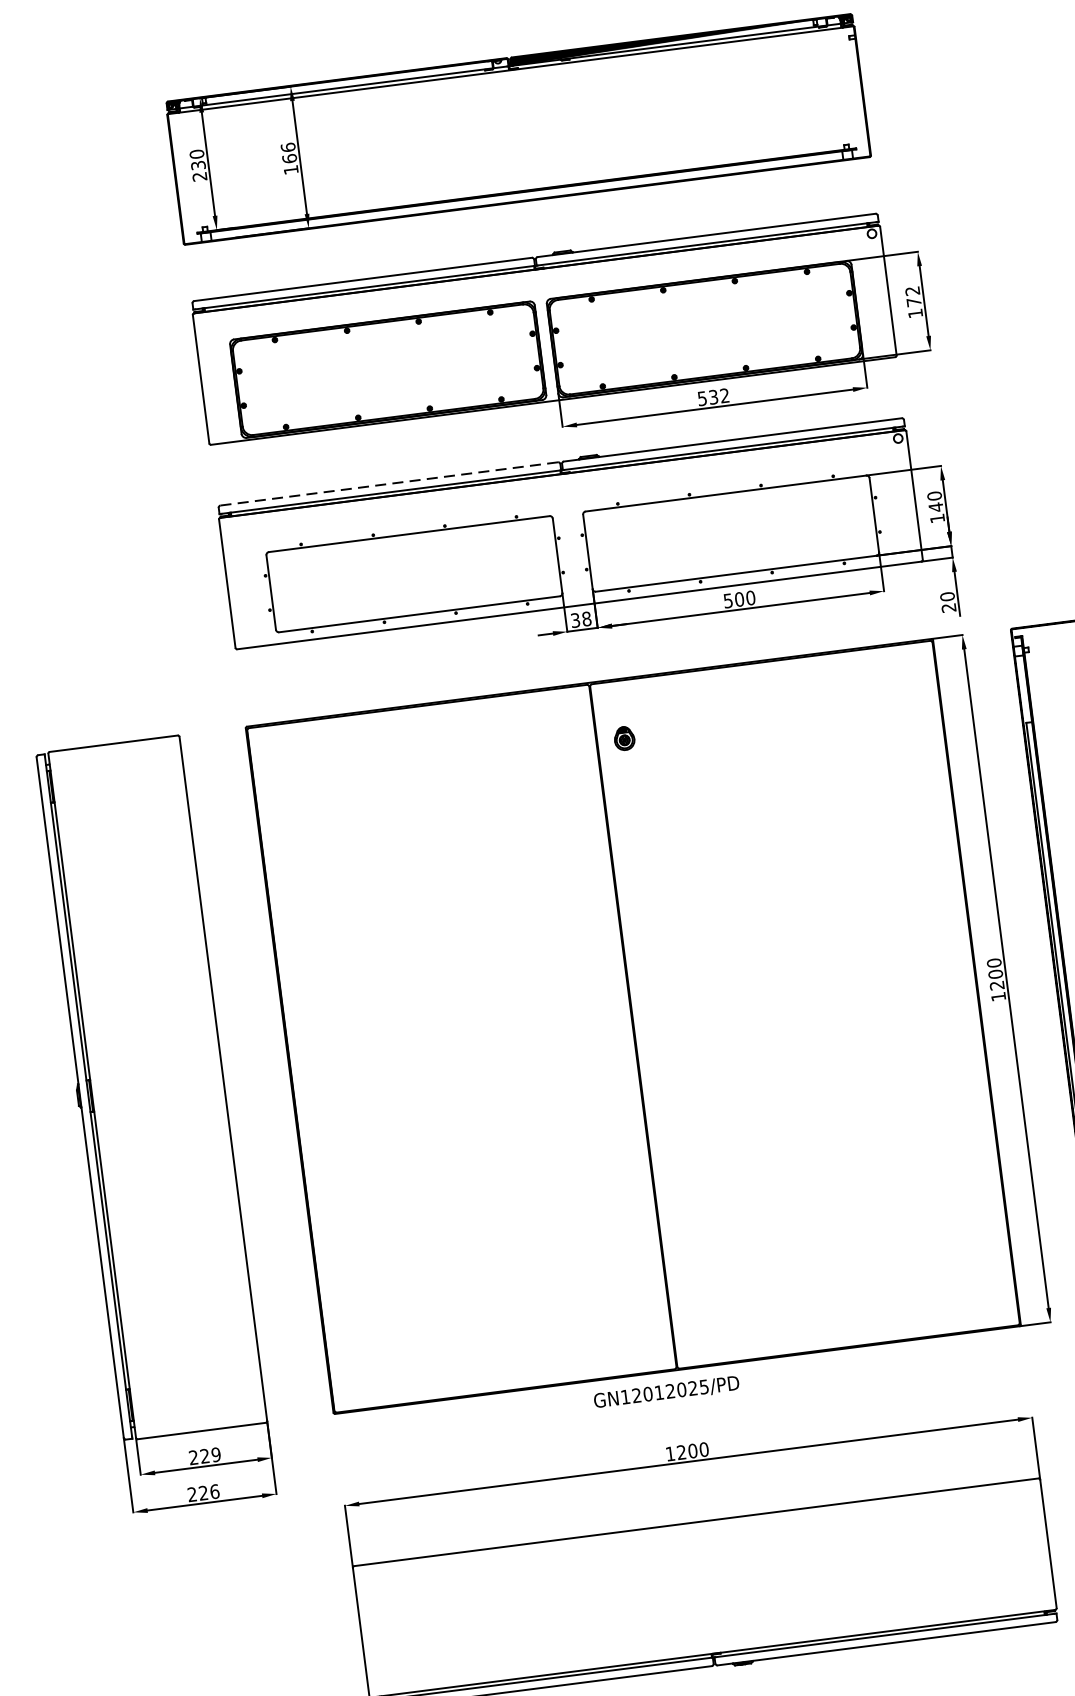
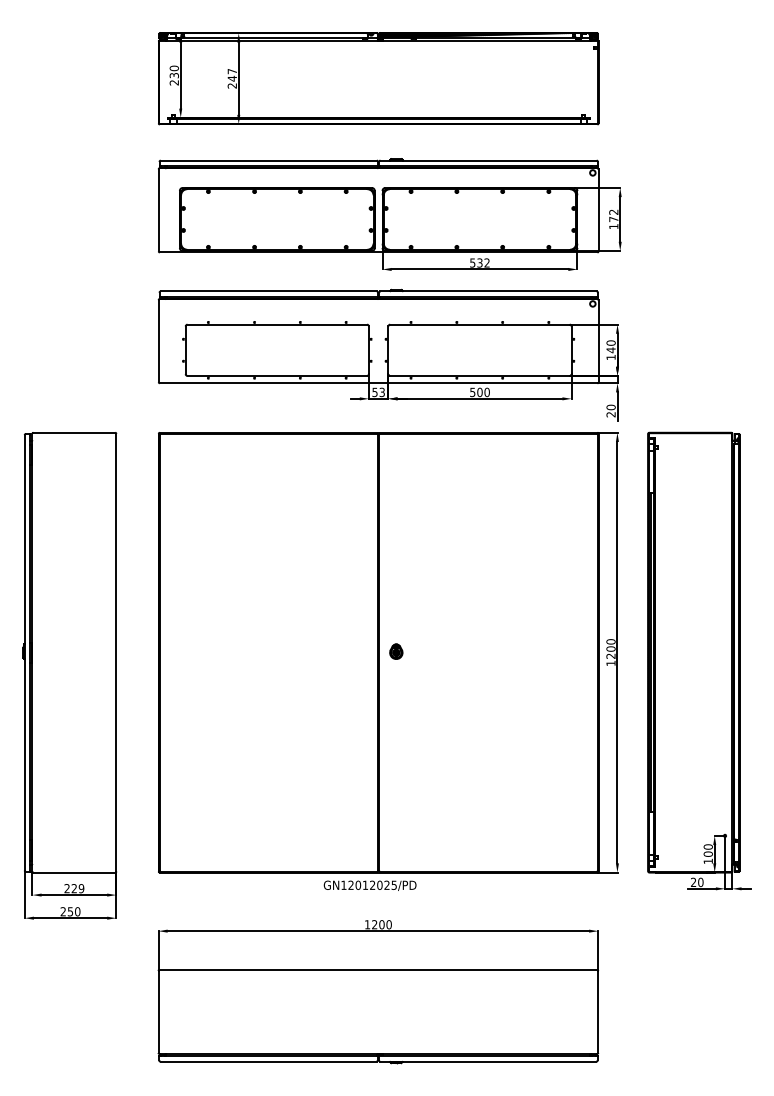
text: (288, 158) -> (231, 78), 166 -> 247
line: (390, 483) -> (269, 291), dashed -> solid
text: (580, 618) -> (378, 391), 38 -> 53
part: (624, 738) -> (396, 651), moved
text: (208, 1492) -> (73, 911), 226 -> 250

